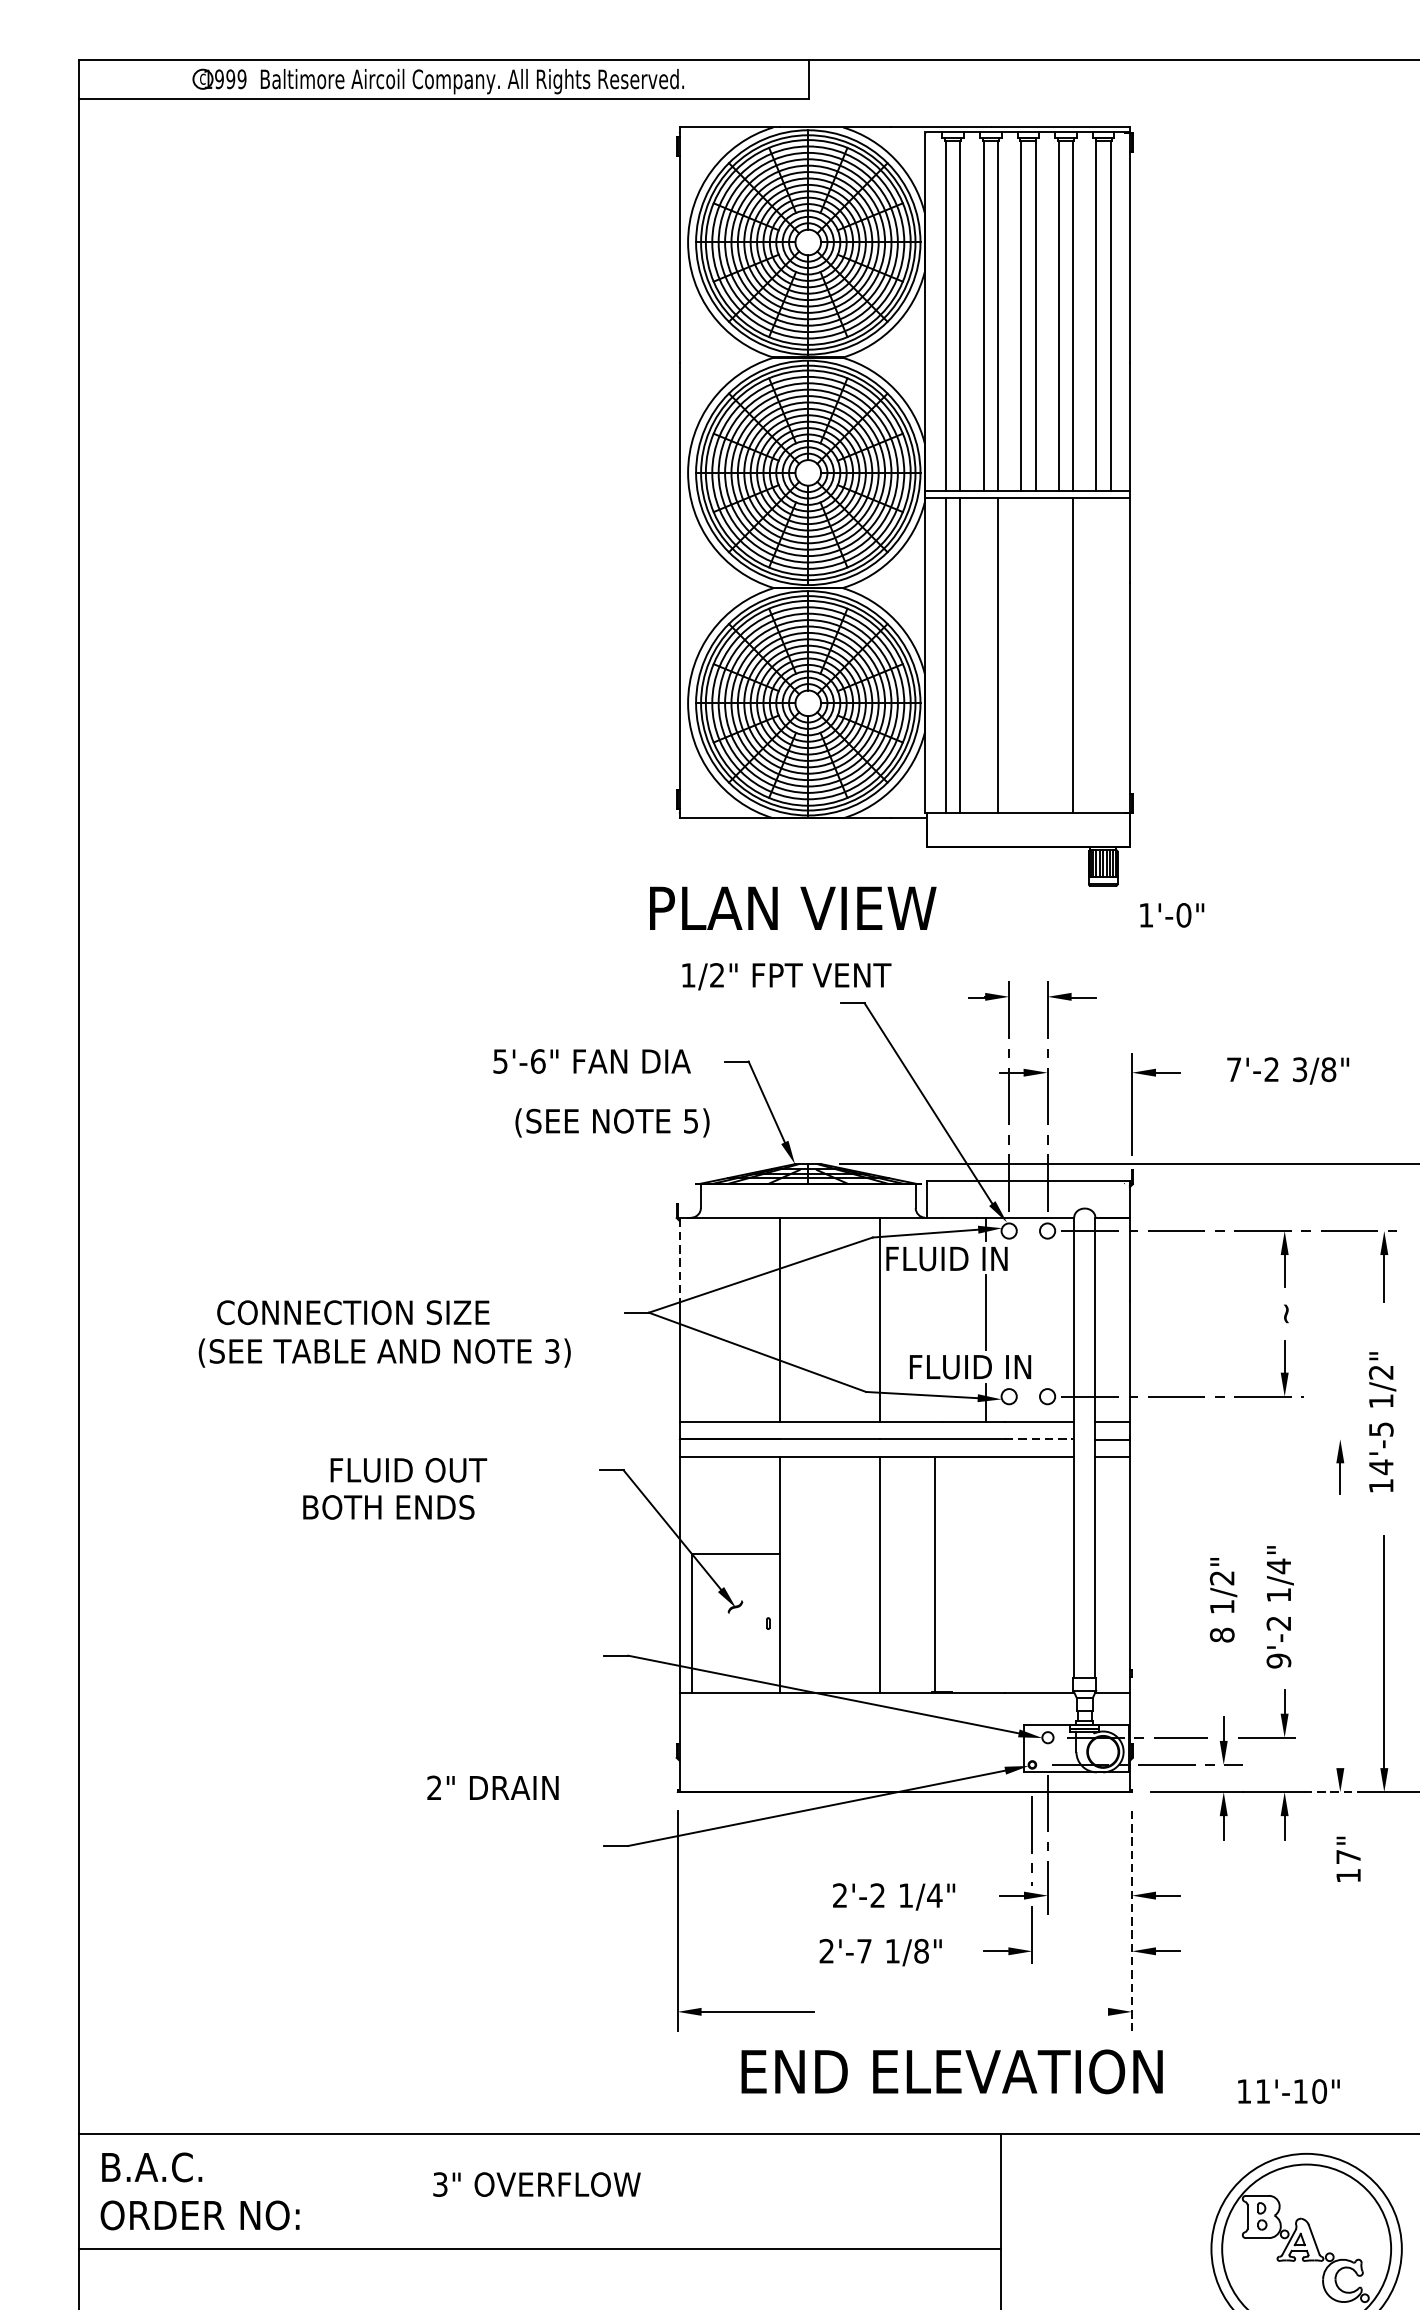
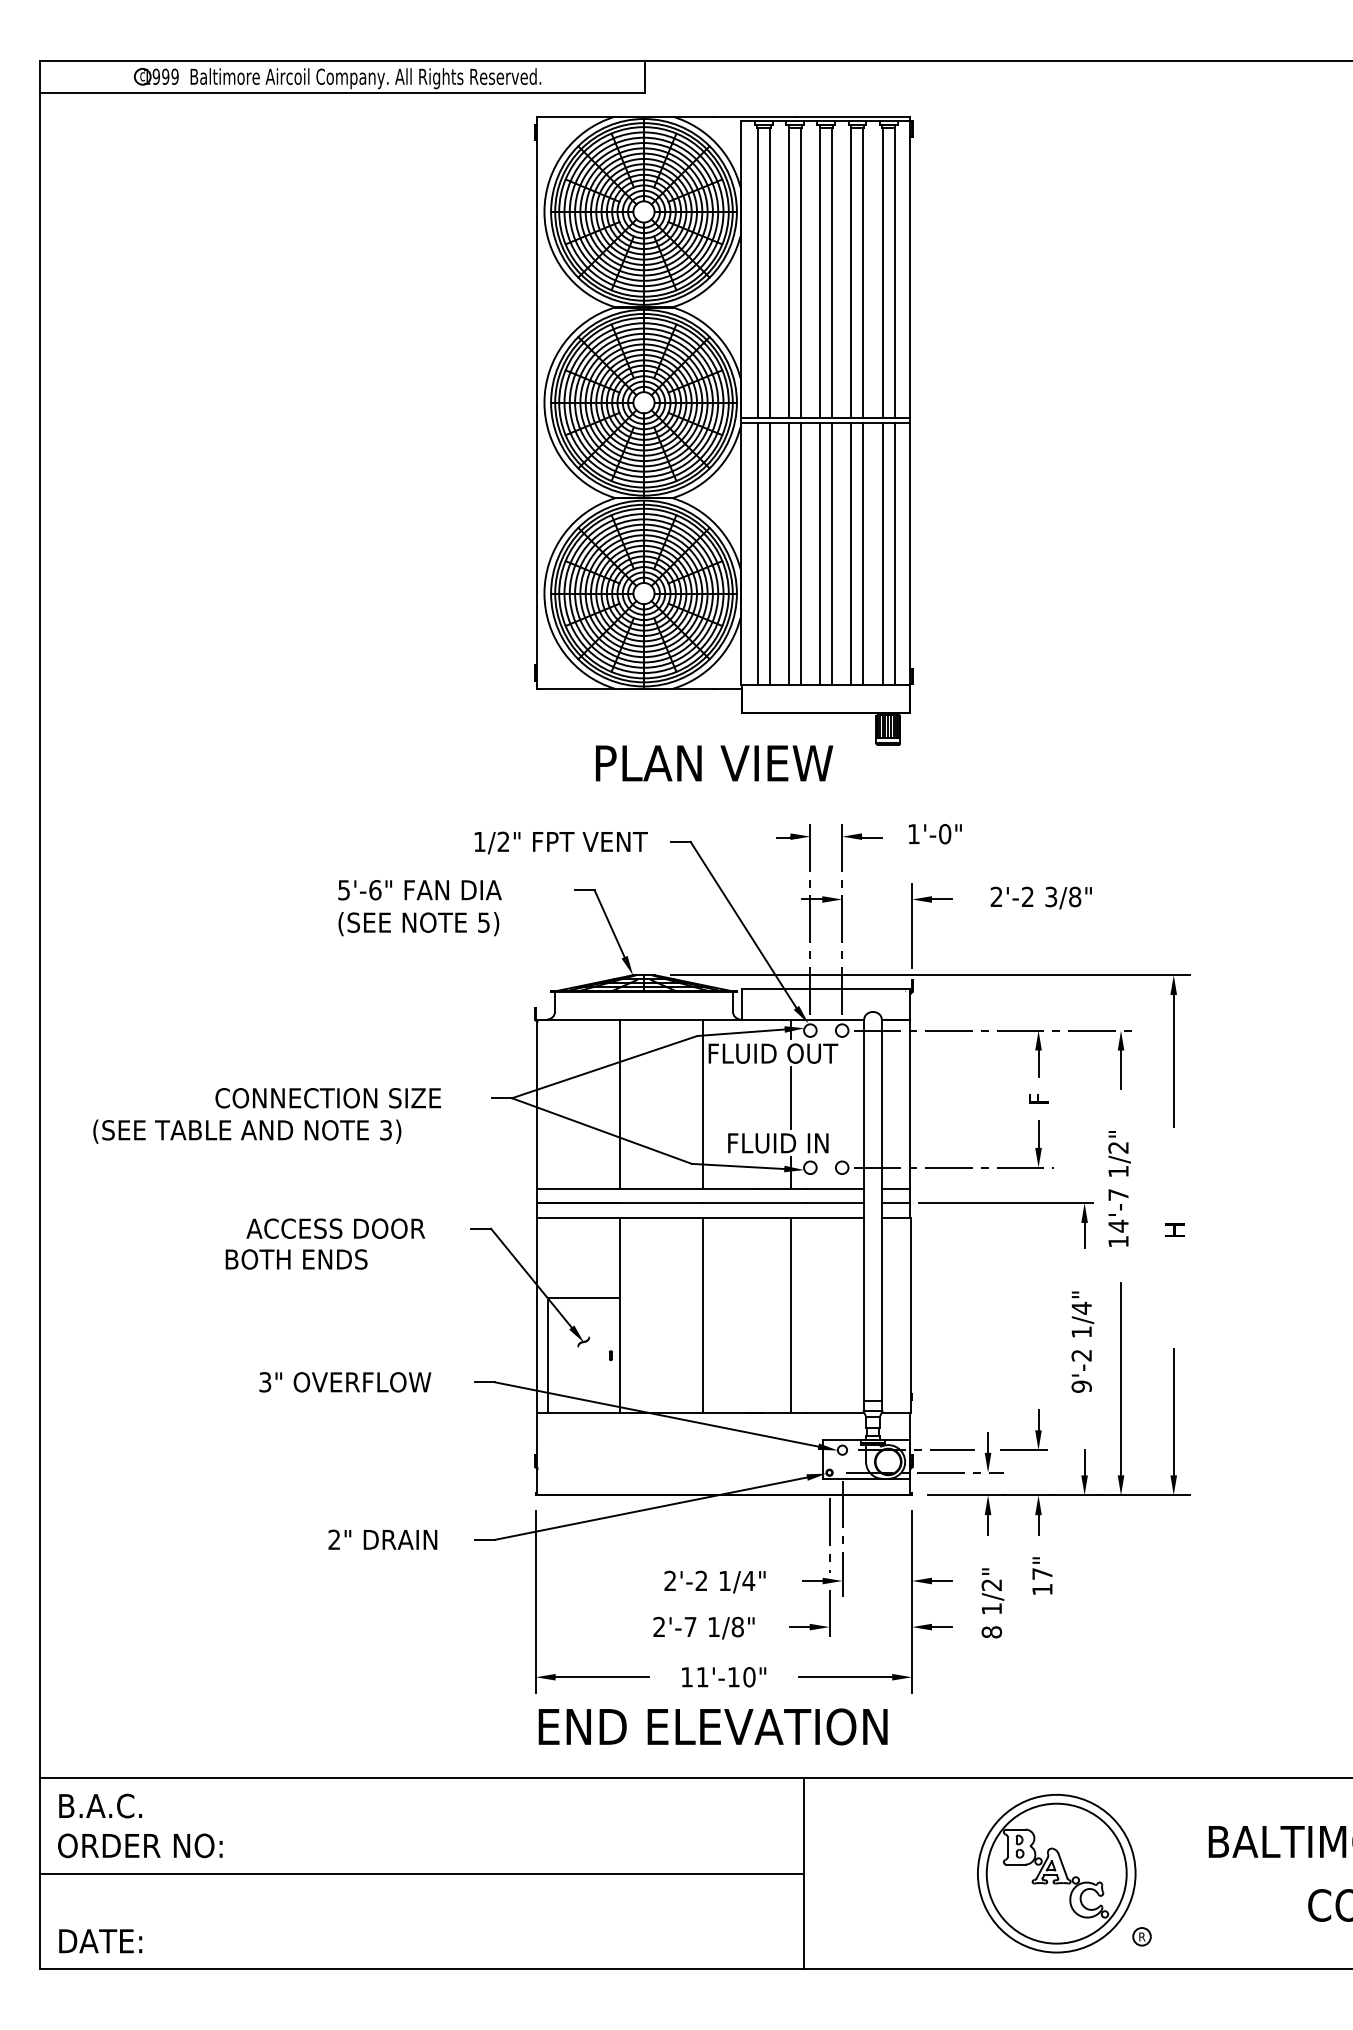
line: (983, 654) -> (789, 553), added
line: (1021, 654) -> (820, 553), added
line: (1035, 654) -> (832, 553), added
line: (1058, 654) -> (851, 553), added
line: (1096, 654) -> (882, 553), added
line: (1110, 654) -> (894, 553), added
text: (793, 908) -> (714, 763), moved
text: (1171, 915) -> (934, 834), moved
text: (785, 976) -> (560, 842), moved
text: (591, 1061) -> (419, 890), moved
text: (1233, 1069) -> (996, 896), 7'-2 -> 2'-2
text: (612, 1123) -> (418, 924), moved
text: (1011, 1258) -> (812, 1053), FLUID IN -> FLUID OUT
line: (679, 1262) -> (537, 1056), dashed -> solid
text: (352, 1313) -> (327, 1098), moved
text: (1284, 1313) -> (1038, 1098), ~ -> F
text: (385, 1352) -> (247, 1131), moved
text: (1381, 1428) -> (1118, 1194), 14'-5 -> 14'-7
line: (1039, 1439) -> (835, 1203), dashed -> solid
line: (1244, 1439) -> (1005, 1203), added
text: (435, 1469) -> (335, 1228), FLUID OUT -> ACCESS DOOR
line: (934, 1573) -> (790, 1314), moved
text: (1223, 1600) -> (992, 1603), moved
text: (1279, 1606) -> (1082, 1341), moved
line: (1340, 1752) -> (1084, 1462), added
text: (492, 1787) -> (382, 1539), moved
line: (1331, 1792) -> (1077, 1495), dashed -> solid
text: (1348, 1858) -> (1042, 1575), moved
line: (1132, 1921) -> (912, 1602), dashed -> solid
line: (1051, 2012) -> (845, 1677), added
text: (951, 2071) -> (712, 1726), moved
text: (1289, 2091) -> (724, 1677), moved
text: (537, 2184) -> (345, 1382), moved

